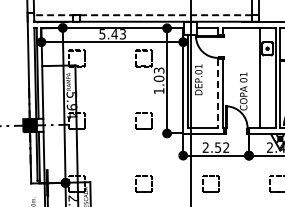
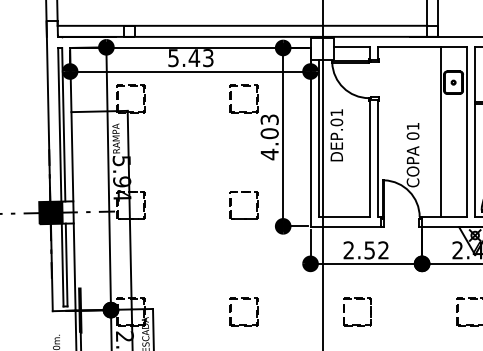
line: (143, 15) -> (243, 26), dashed -> solid
text: (159, 90) -> (270, 153), 1.03 -> 4.03
line: (218, 93) -> (370, 158), dashed -> solid

